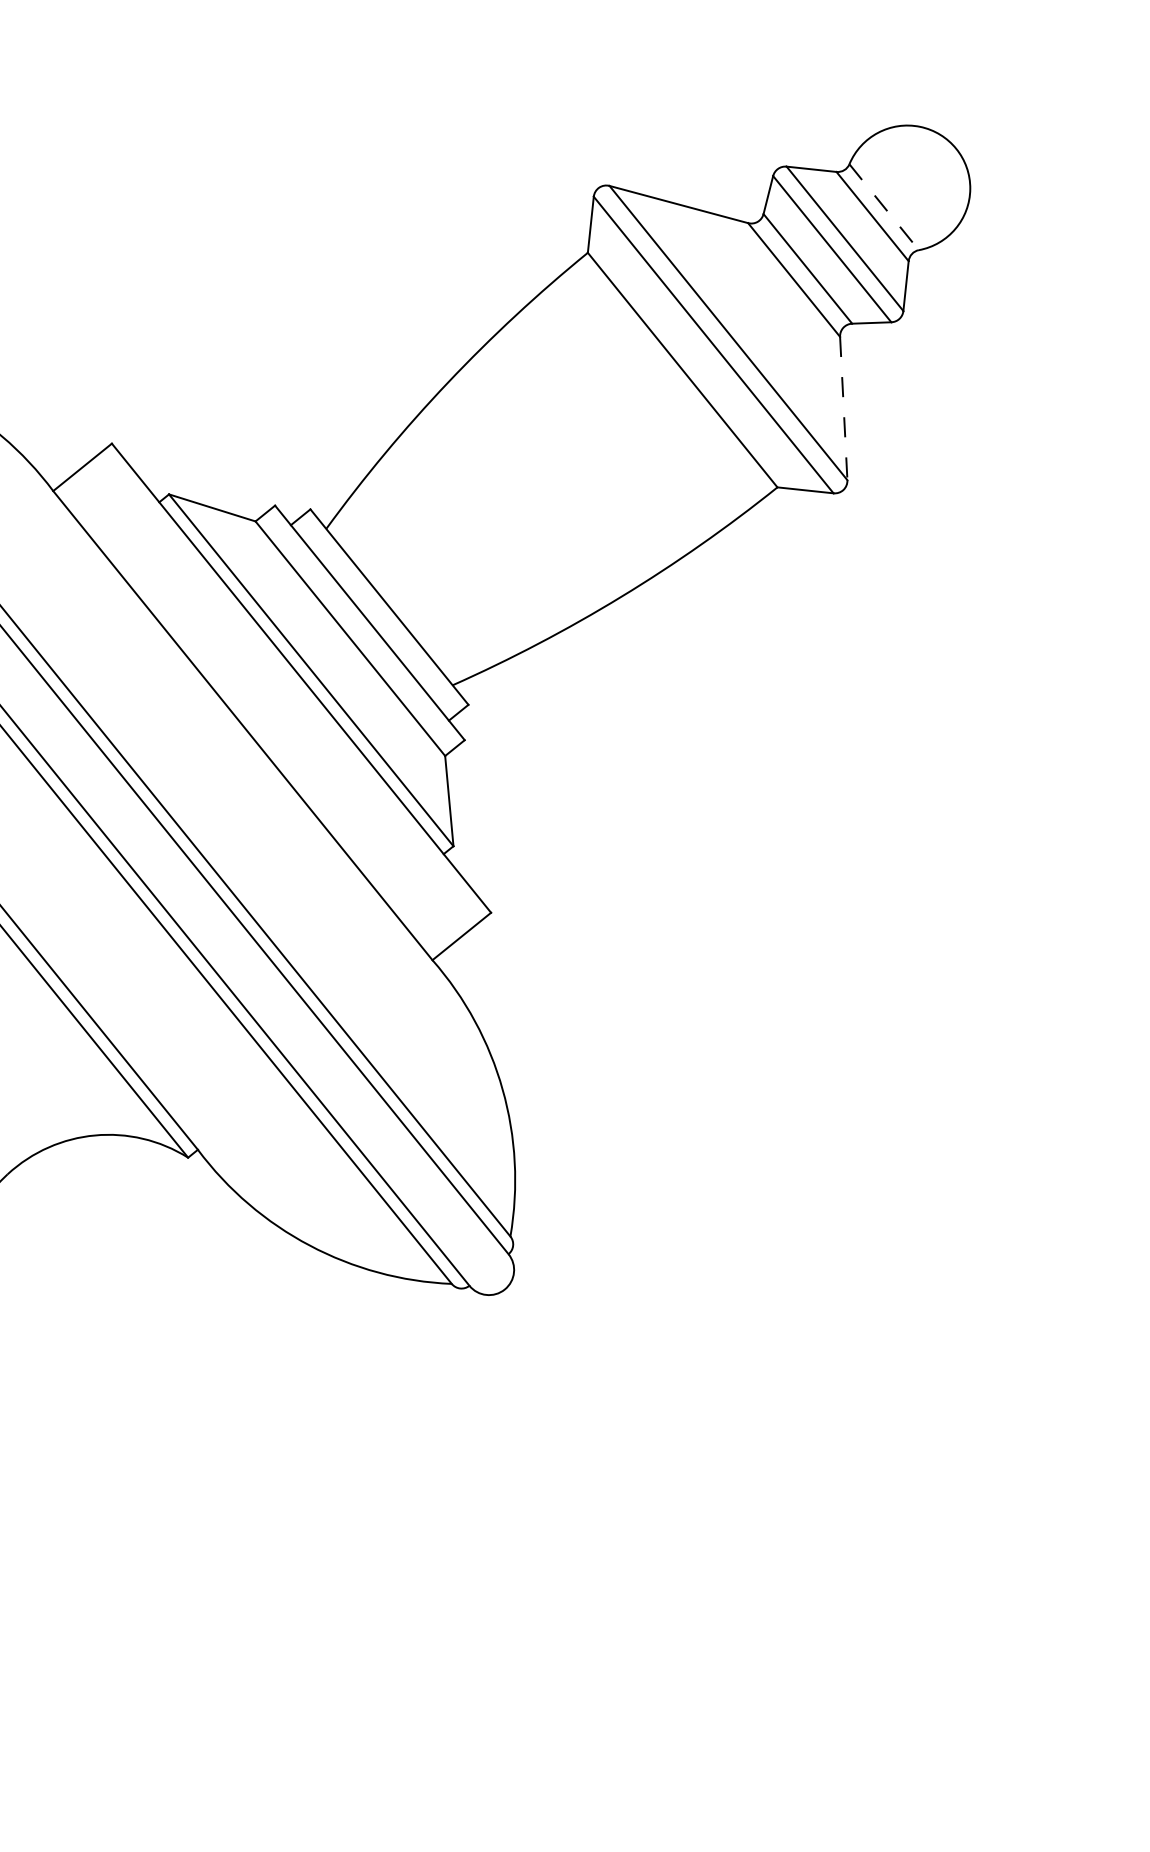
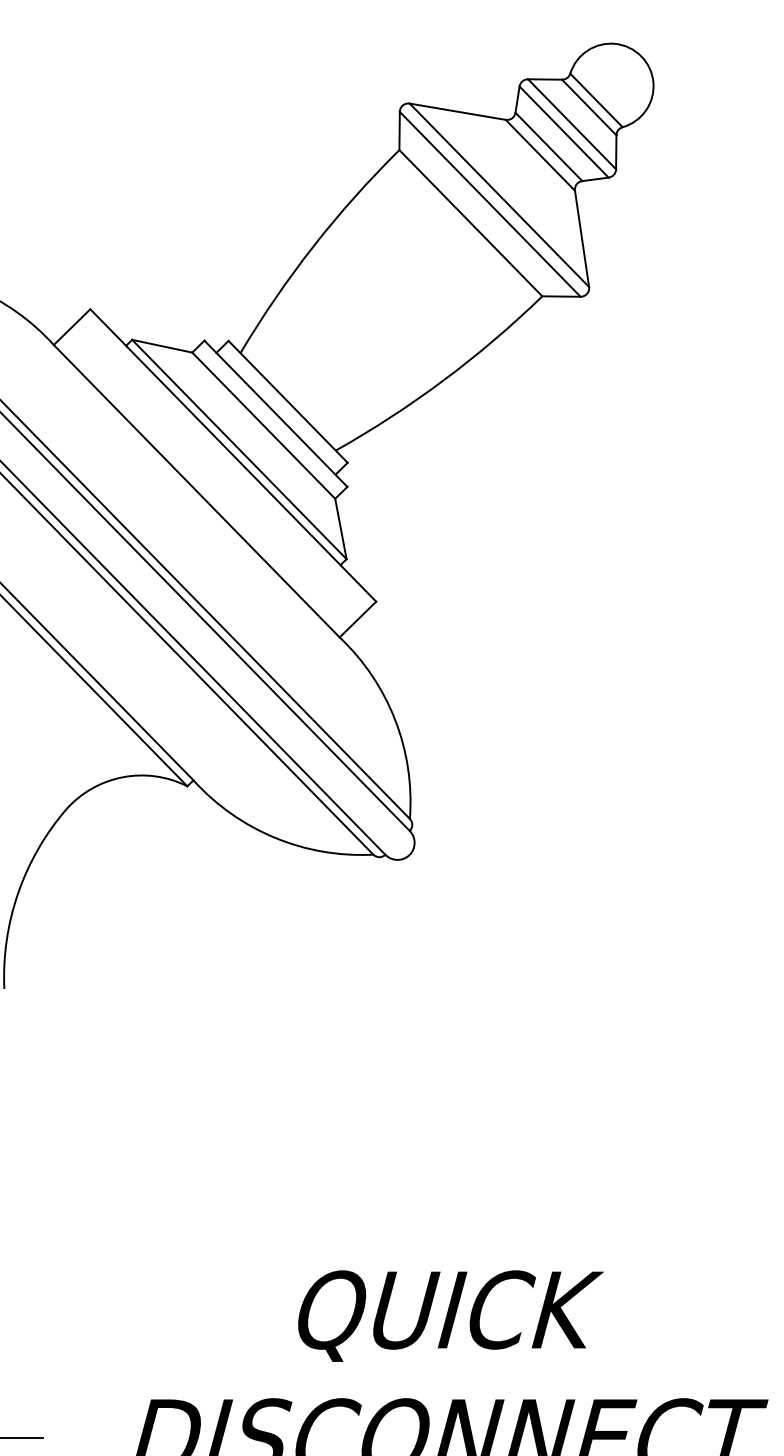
line: (884, 207) -> (596, 100), dashed -> solid
line: (844, 408) -> (582, 238), dashed -> solid

